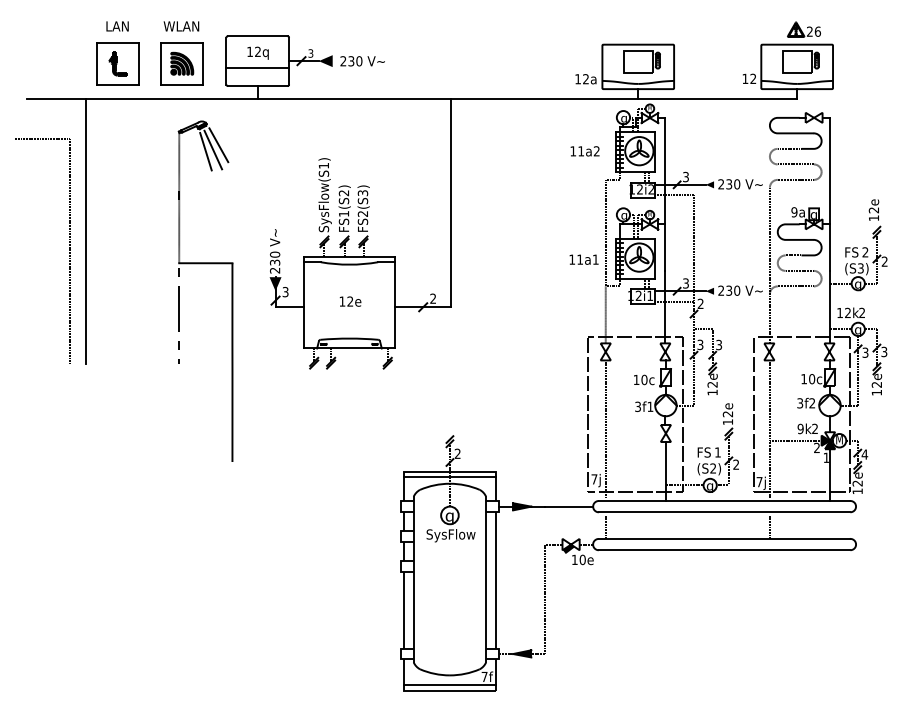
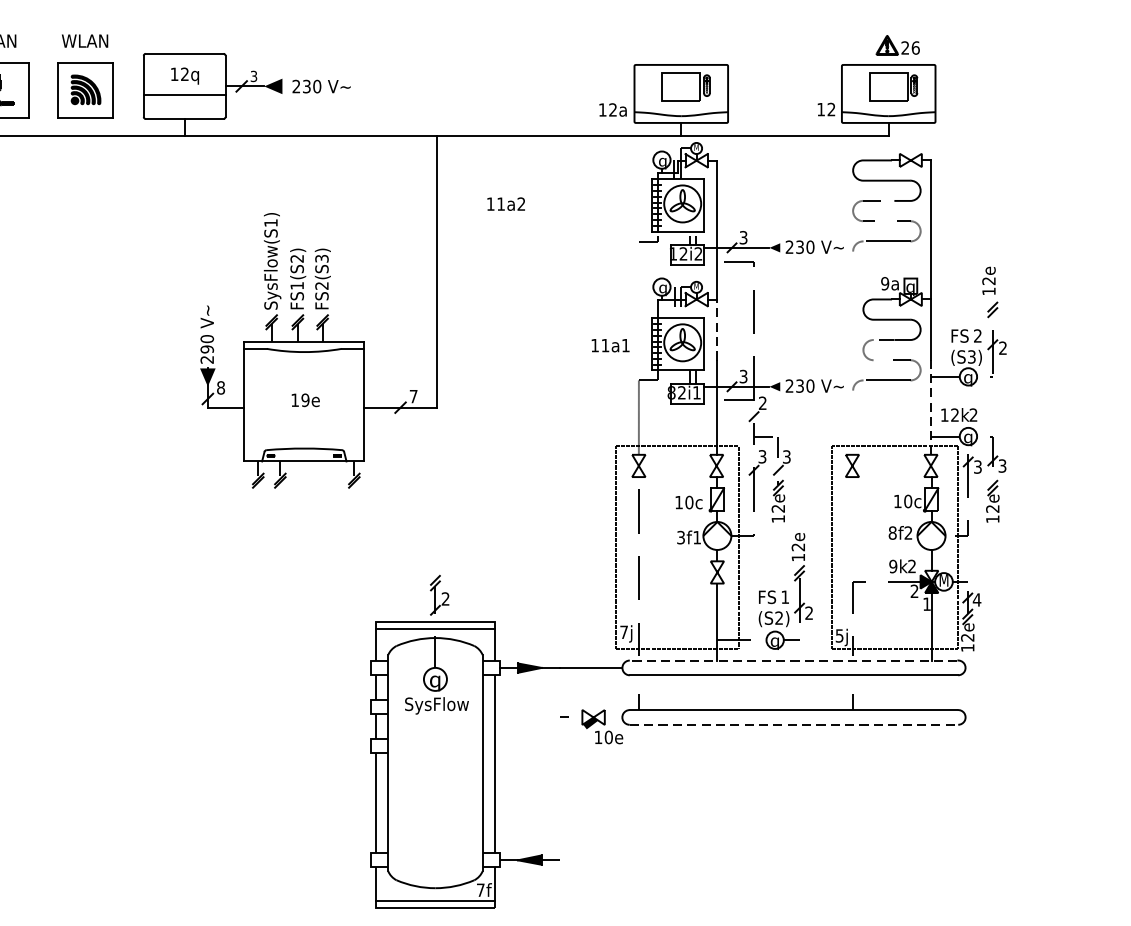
text: (584, 151) -> (505, 204), moved
line: (605, 233) -> (638, 311), removed
line: (665, 247) -> (716, 329), solid -> dashed
text: (274, 262) -> (206, 349), 230 -> 290
part: (205, 264) -> (116, 351), removed
line: (769, 265) -> (852, 353), removed
text: (285, 292) -> (220, 388), 3 -> 8
text: (630, 295) -> (671, 392), 12i1 -> 82i1
text: (433, 298) -> (414, 396), 2 -> 7
text: (350, 301) -> (305, 400), 12e -> 19e
line: (829, 306) -> (930, 406), solid -> dashed
line: (769, 400) -> (852, 529), removed
text: (800, 403) -> (893, 533), 3f -> 8f
text: (759, 482) -> (839, 636), 7j -> 5j
line: (724, 500) -> (793, 659), solid -> dashed
line: (724, 550) -> (793, 725), solid -> dashed
line: (545, 599) -> (560, 789), removed

